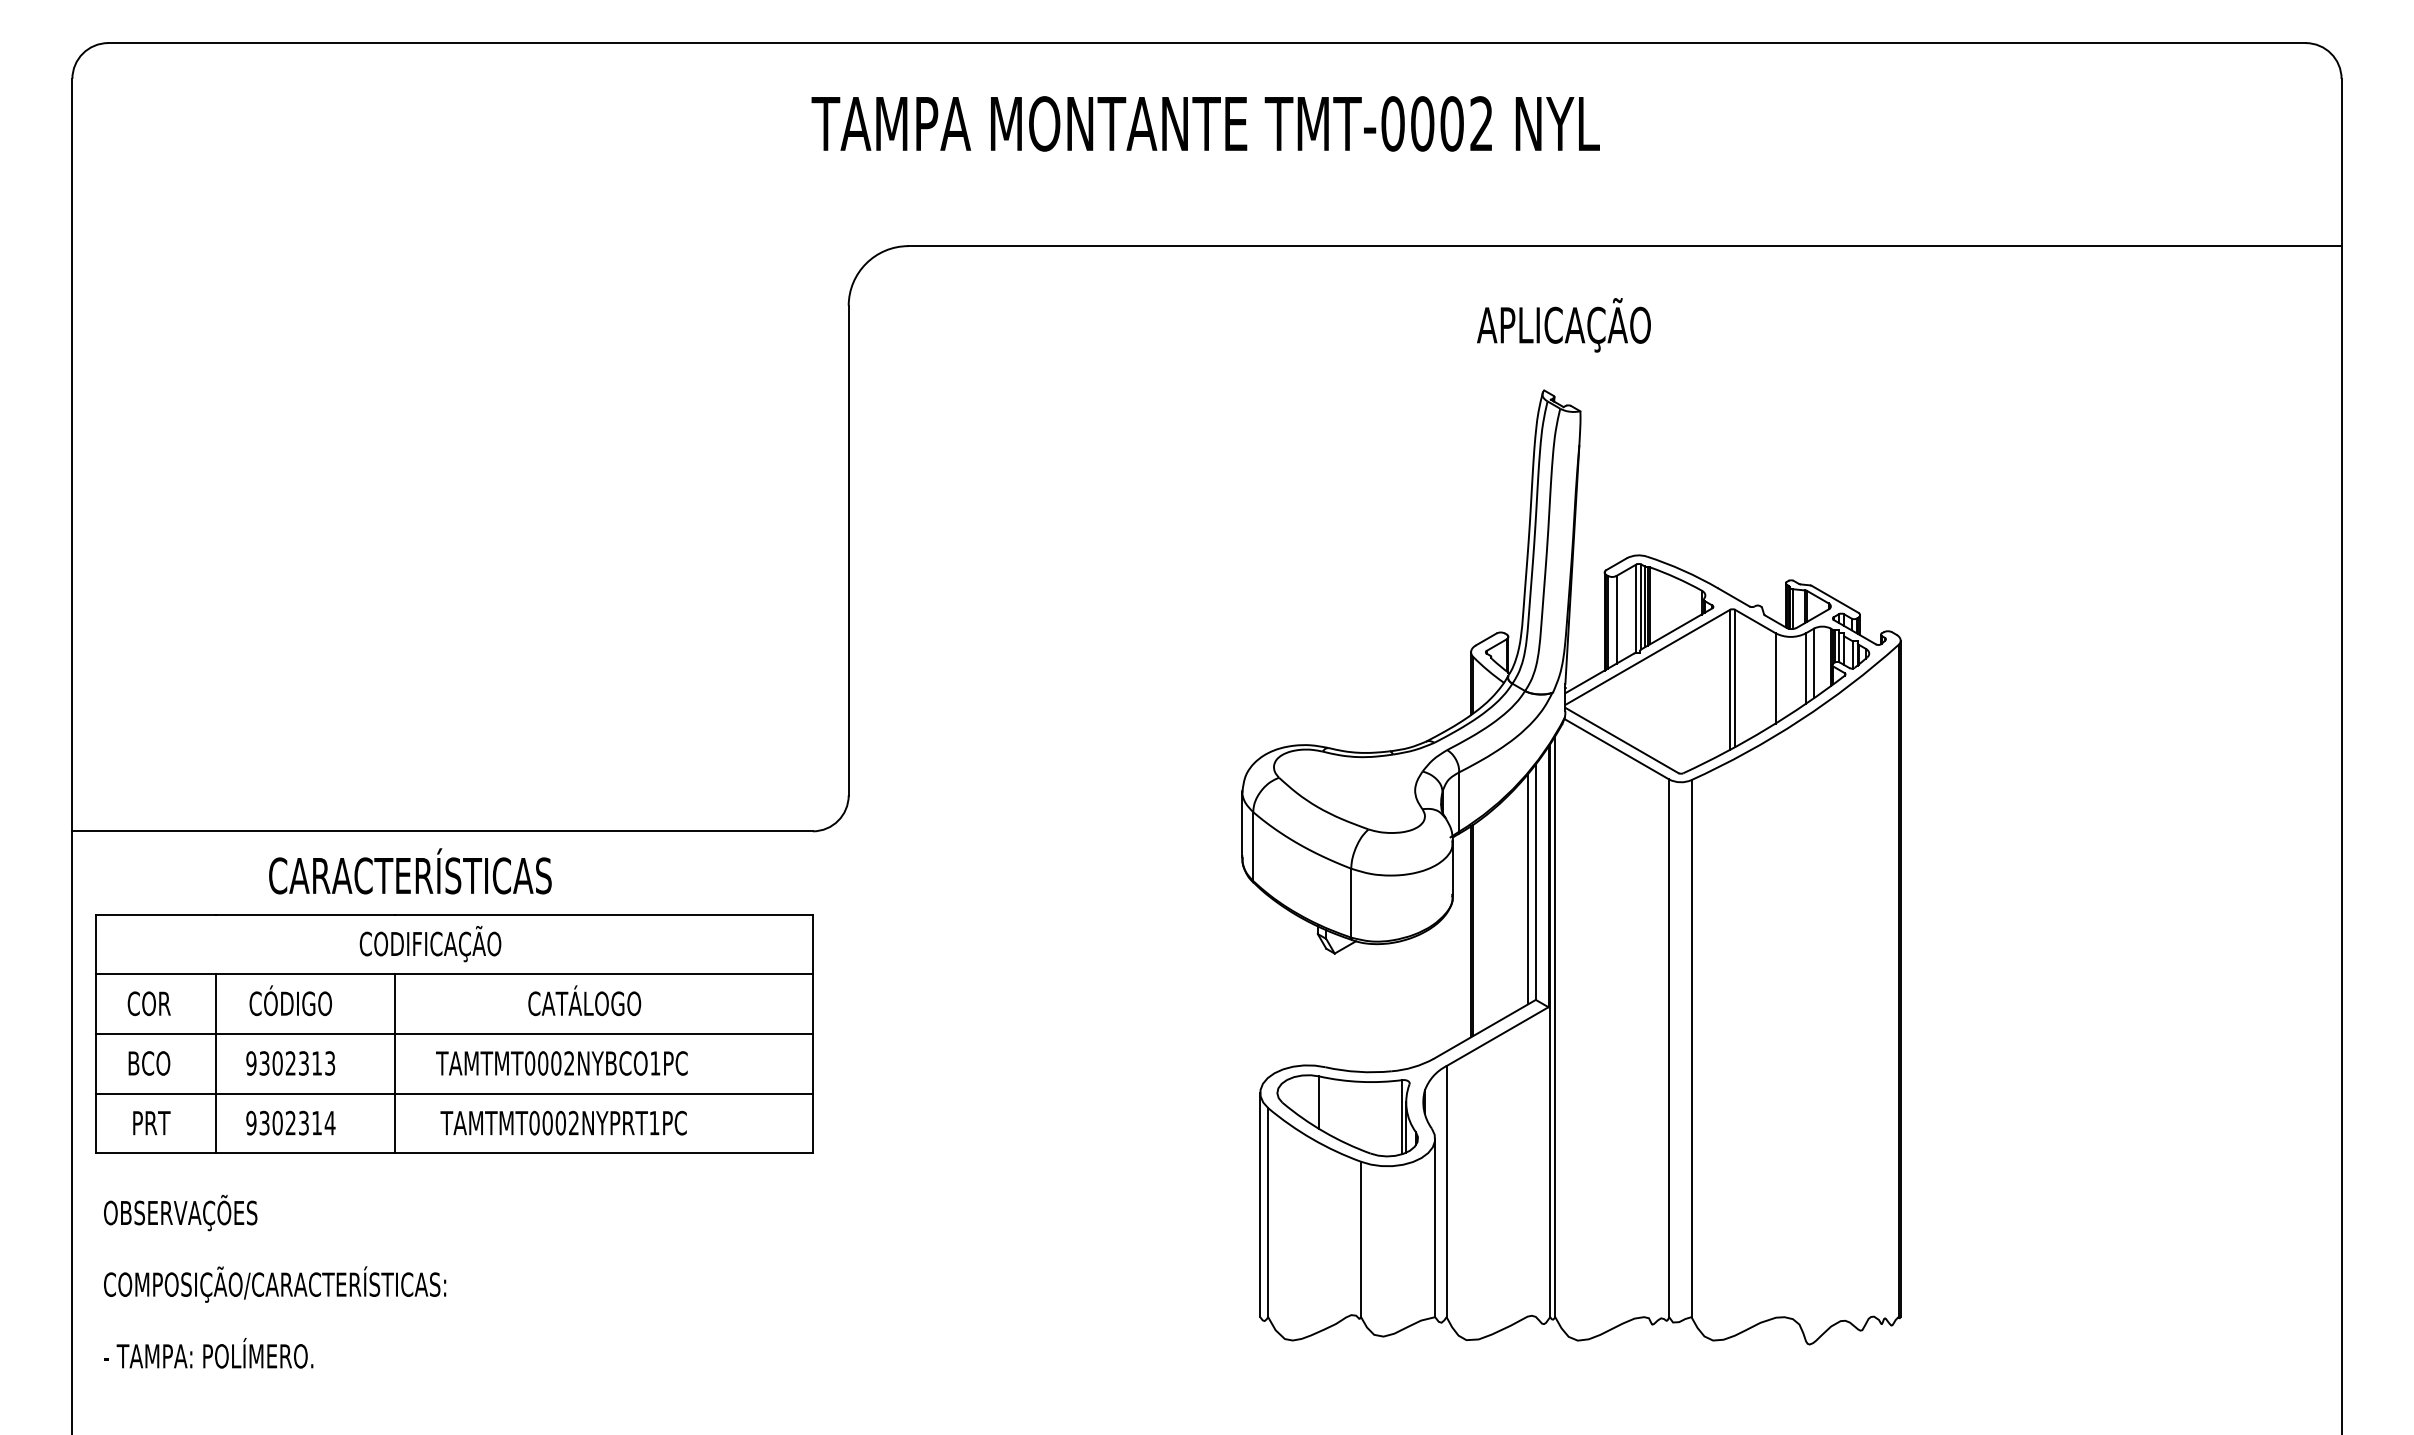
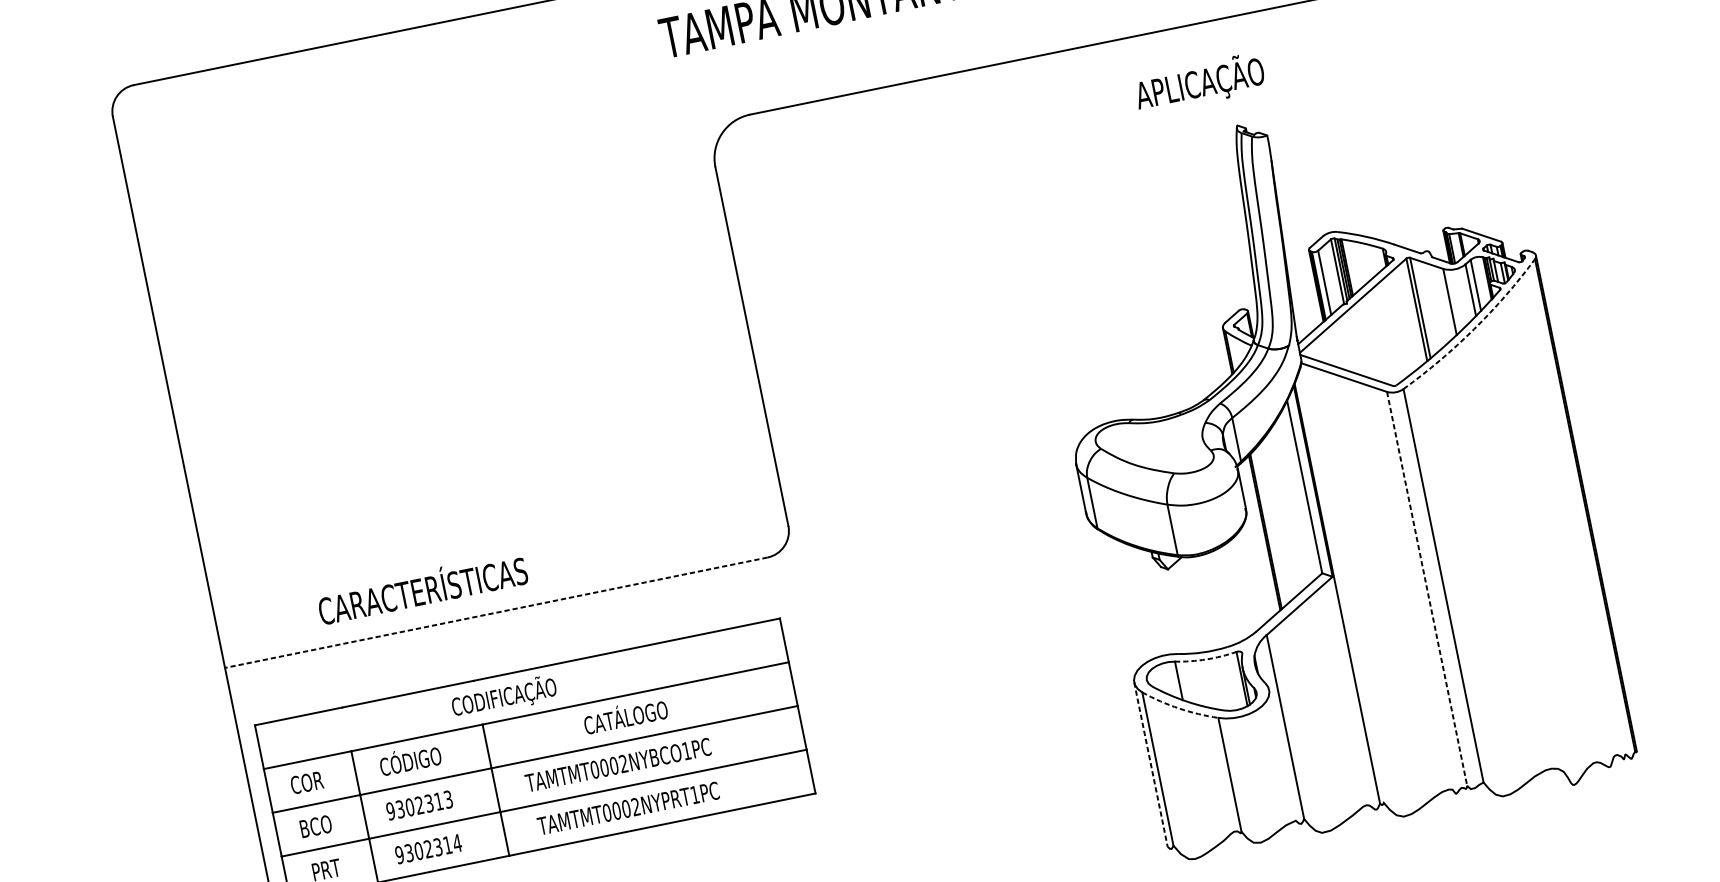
text: (1563, 325) -> (1199, 83), moved
arc: (1800, 720) -> (1474, 329), solid -> dashed
line: (442, 831) -> (496, 612), solid -> dashed
text: (410, 871) -> (422, 588), moved
line: (1528, 888) -> (1300, 492), removed
line: (1555, 1026) -> (1340, 589), removed
line: (1669, 1048) -> (1427, 588), solid -> dashed
arc: (1360, 1081) -> (1205, 659), solid -> dashed
arc: (1312, 1139) -> (1179, 708), solid -> dashed
line: (1260, 1205) -> (1151, 764), solid -> dashed
line: (1435, 1227) -> (1282, 754), removed

